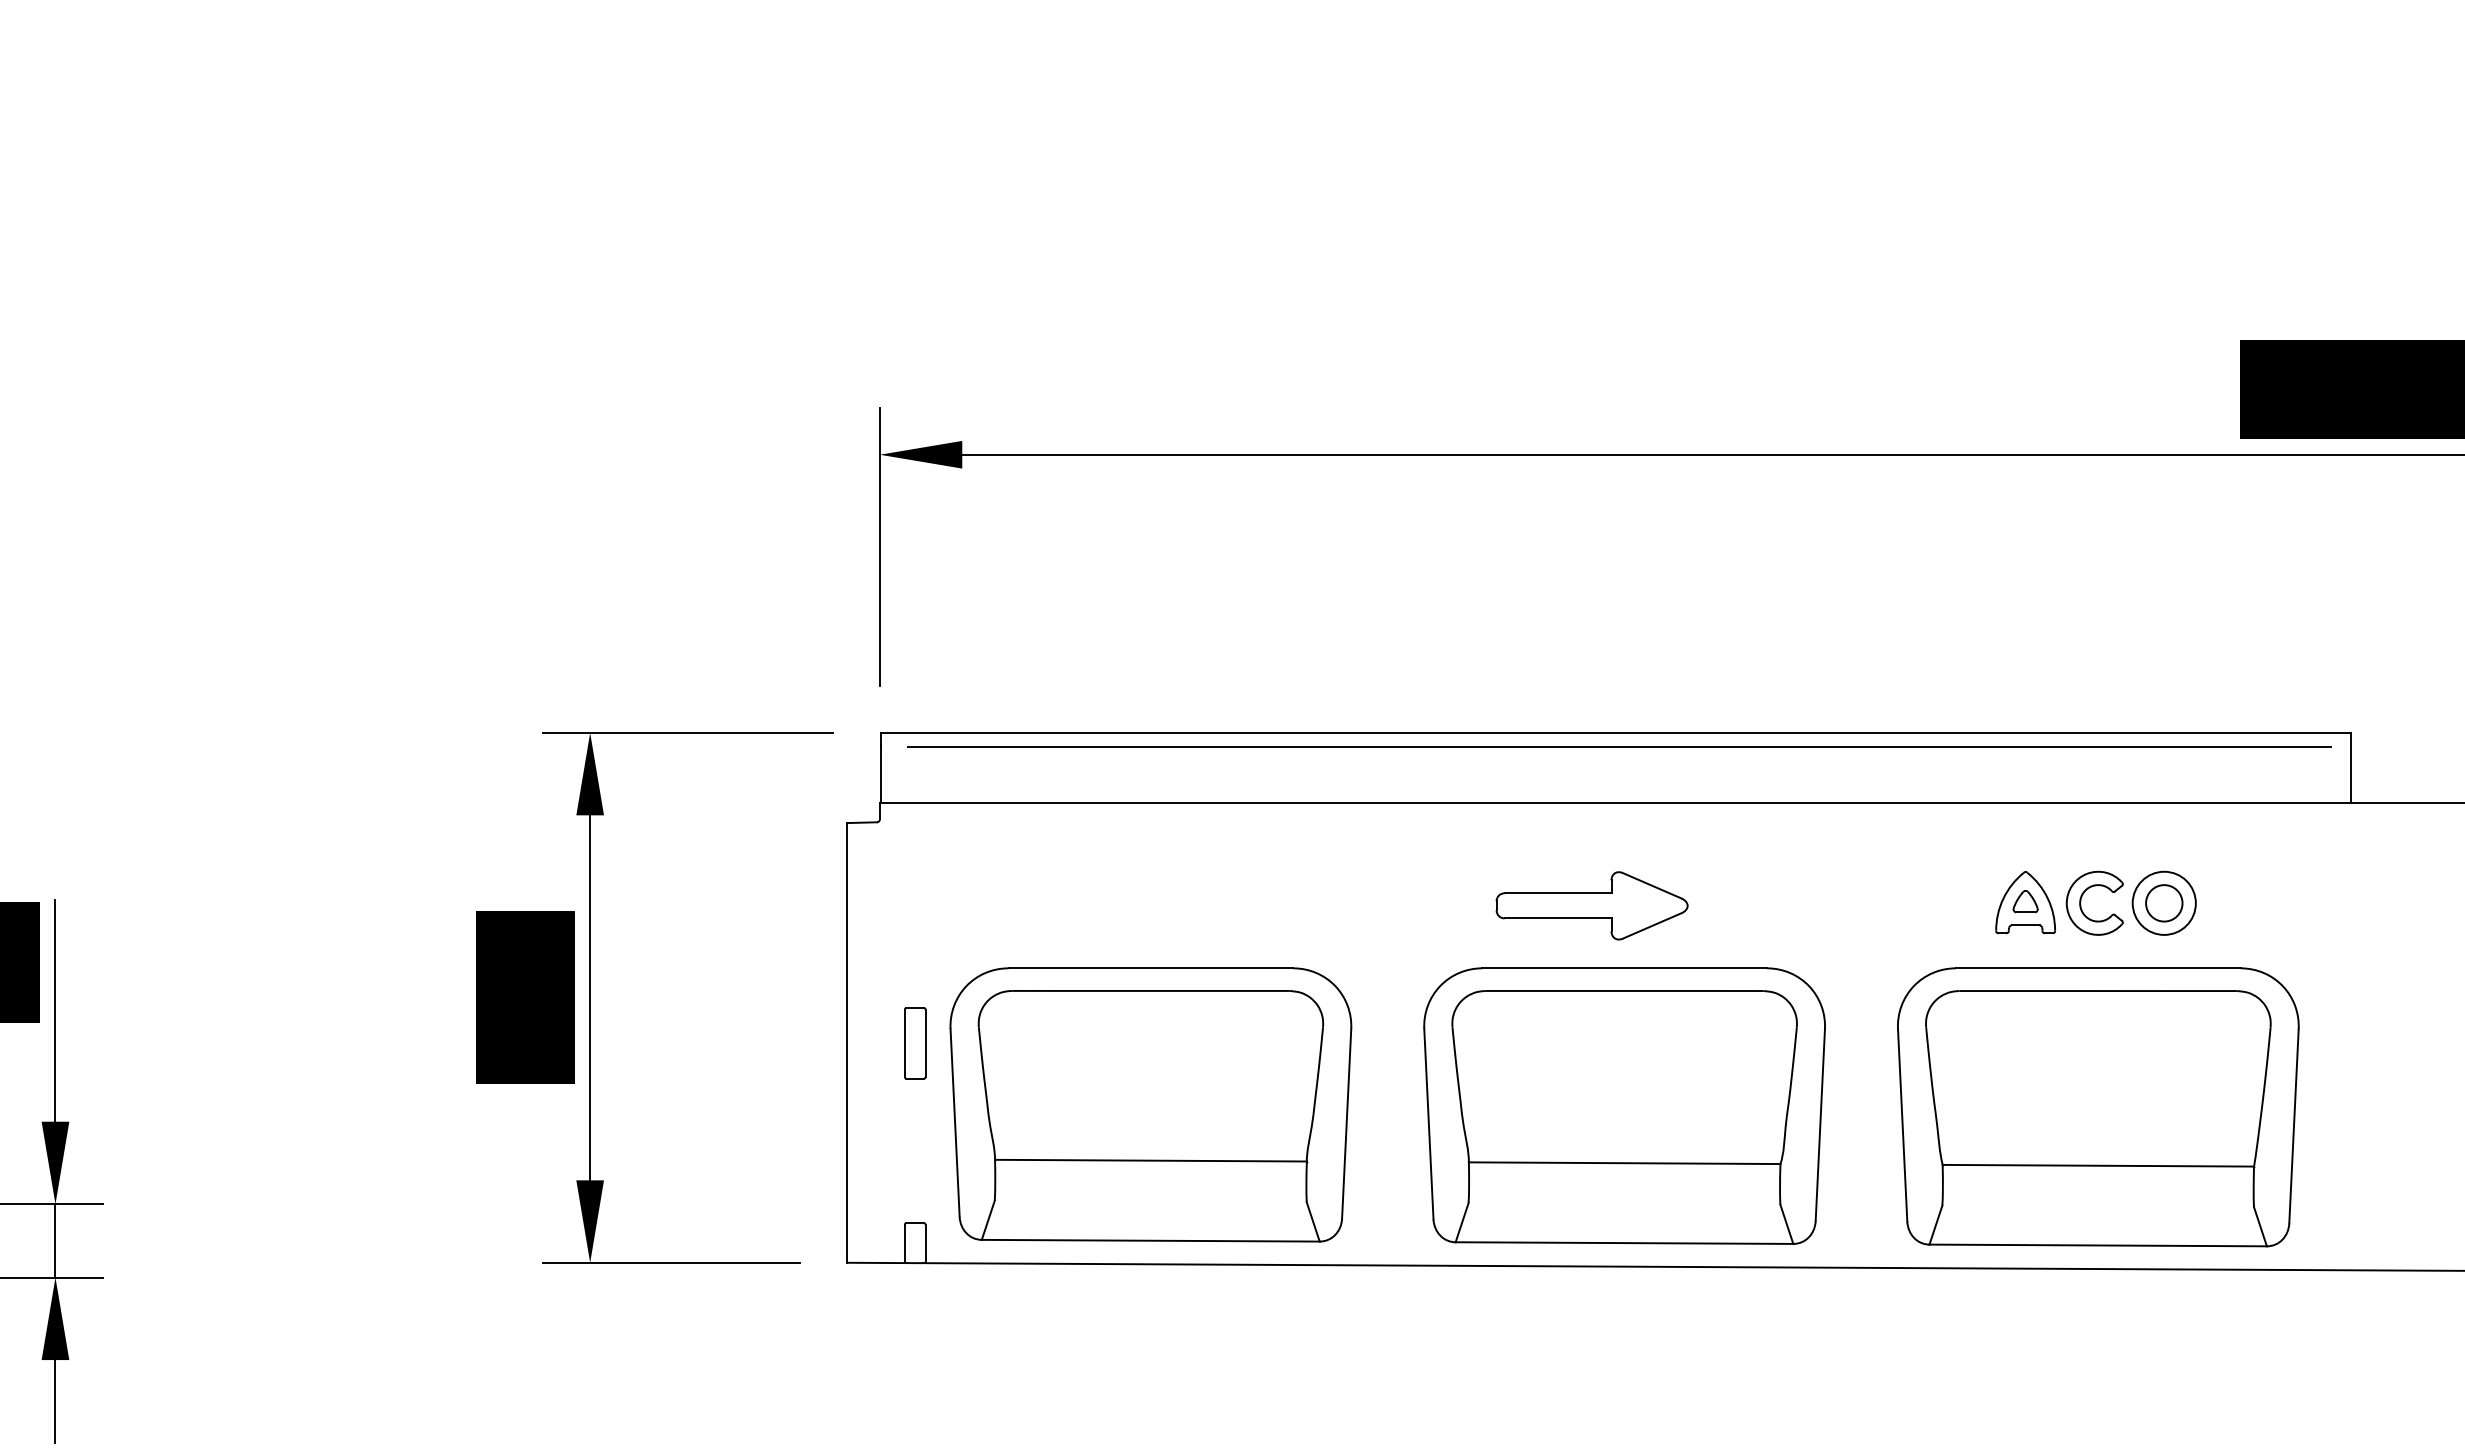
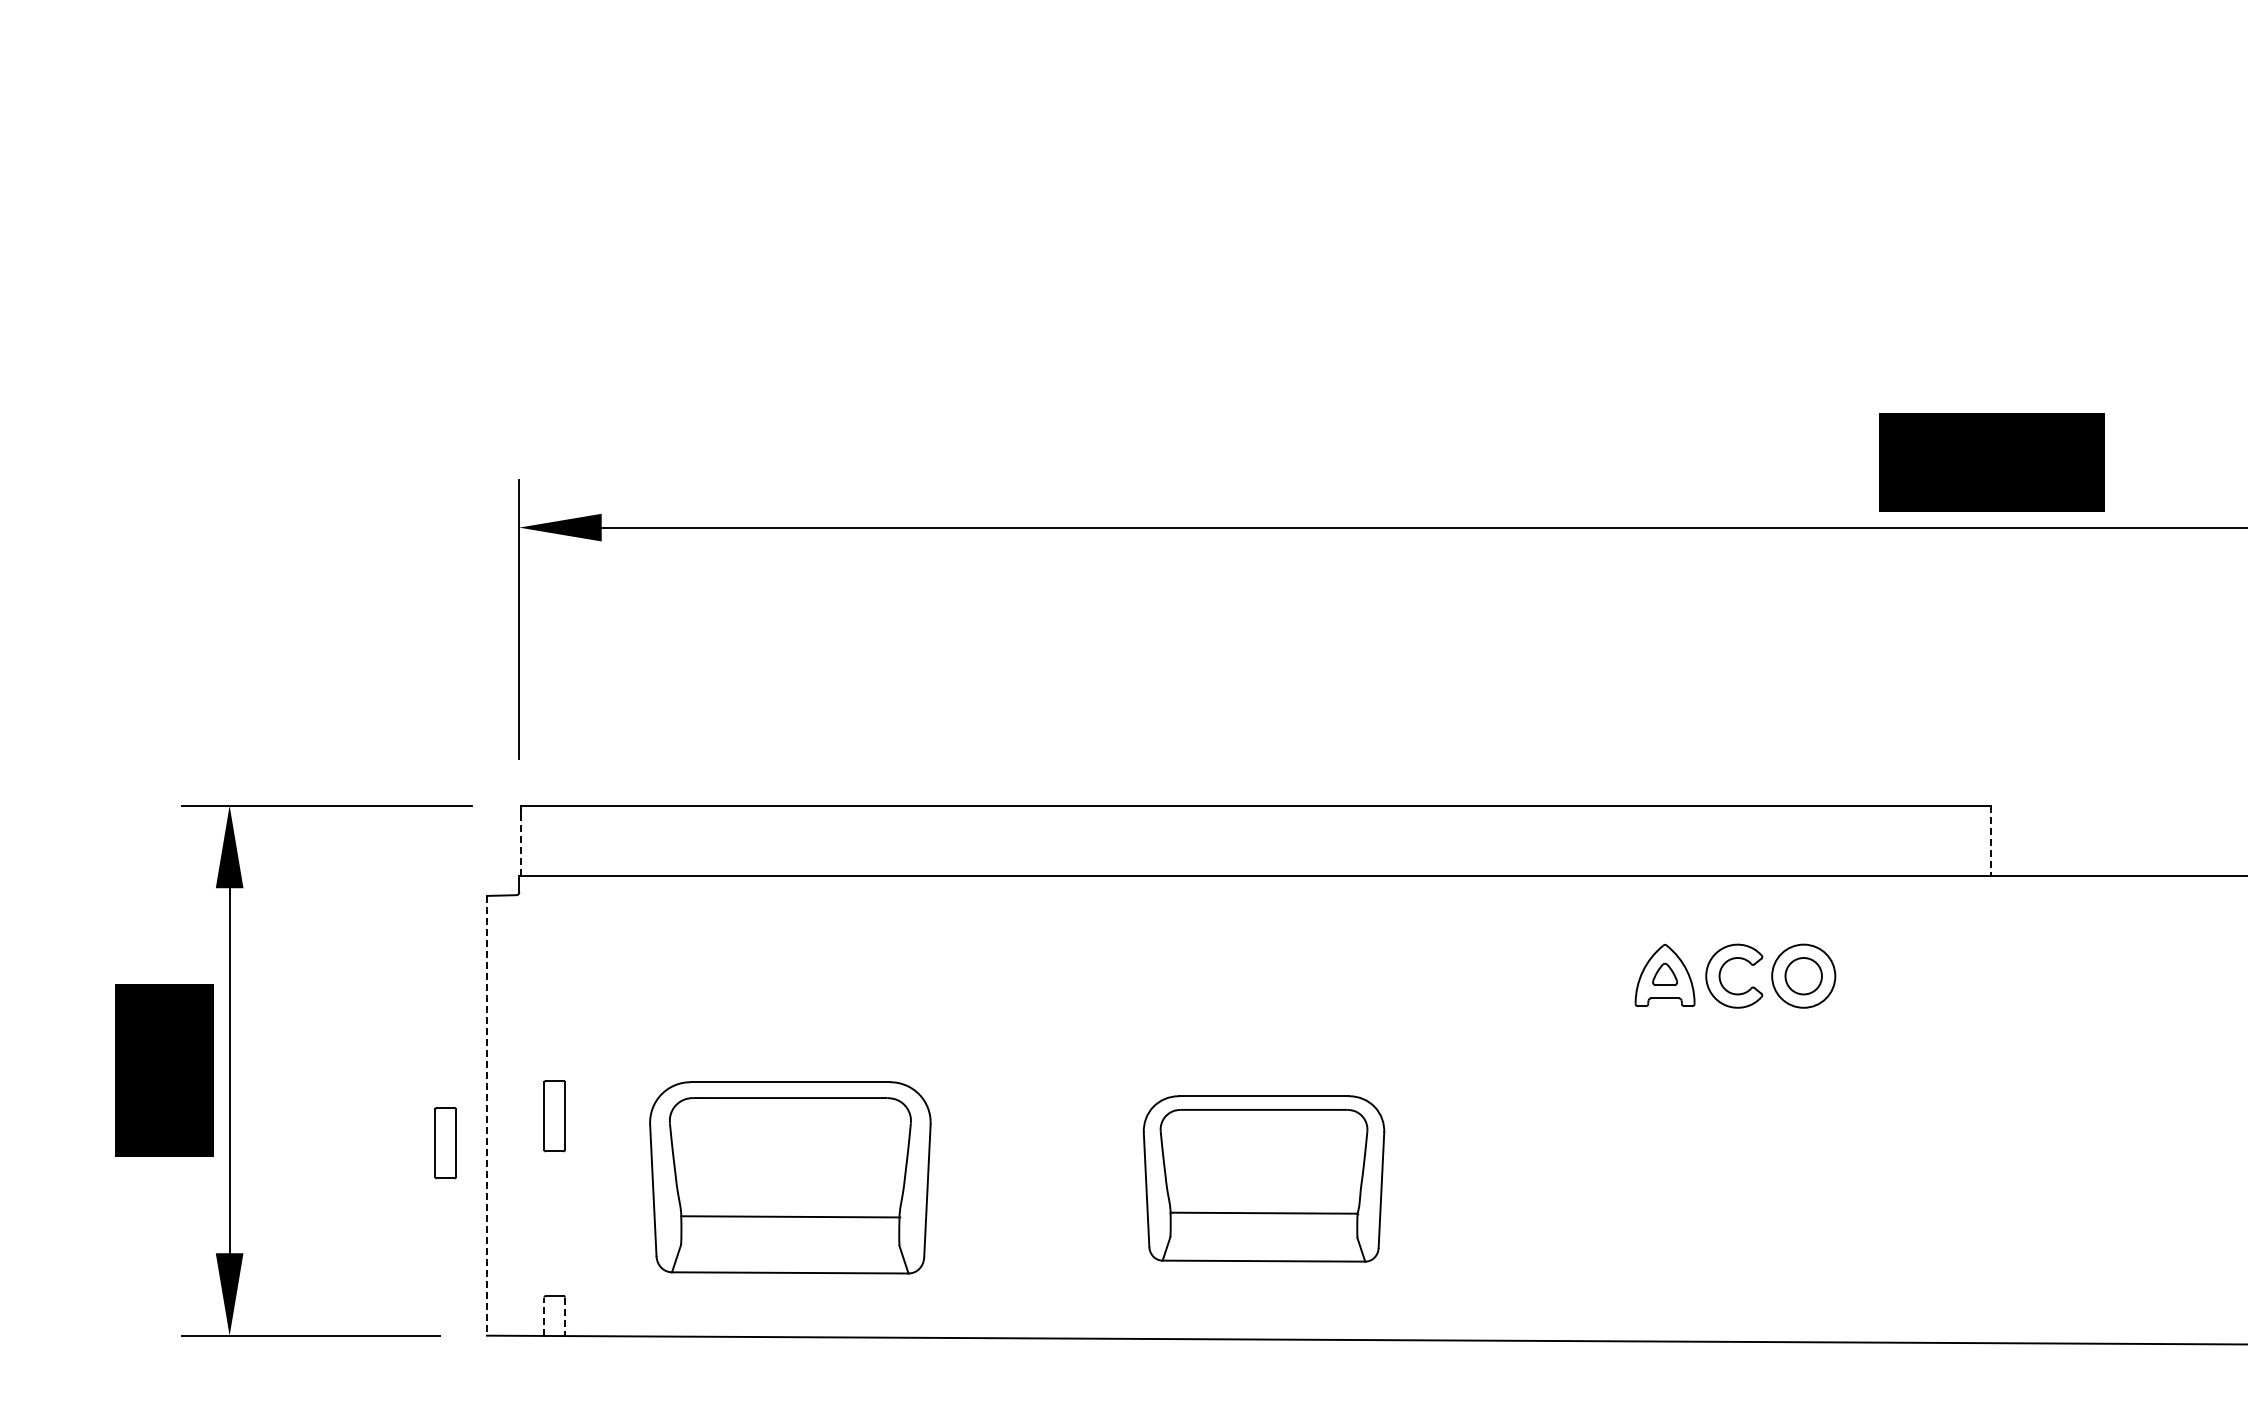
line: (1619, 747) -> (1258, 820), removed
line: (2351, 768) -> (1990, 841), solid -> dashed
line: (881, 775) -> (520, 848), solid -> dashed
part: (1591, 905) -> (1230, 978), removed
line: (847, 1042) -> (486, 1115), solid -> dashed
part: (806, 1070) -> (445, 1143), added
part: (1150, 1104) -> (789, 1177), size x0.7
part: (1624, 1105) -> (1263, 1178), size x0.6
part: (2098, 1107) -> (1737, 1180), removed
line: (904, 1243) -> (543, 1316), solid -> dashed
line: (925, 1244) -> (564, 1317), solid -> dashed

